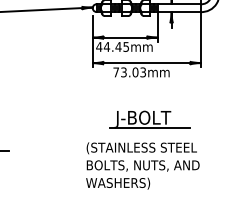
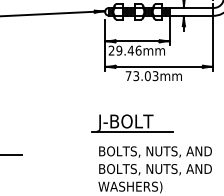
text: (112, 46) -> (124, 50), 44.45mm -> 29.46mm
part: (149, 119) -> (131, 123), moved
text: (142, 148) -> (154, 152), (STAINLESS STEEL -> BOLTS, NUTS, AND

